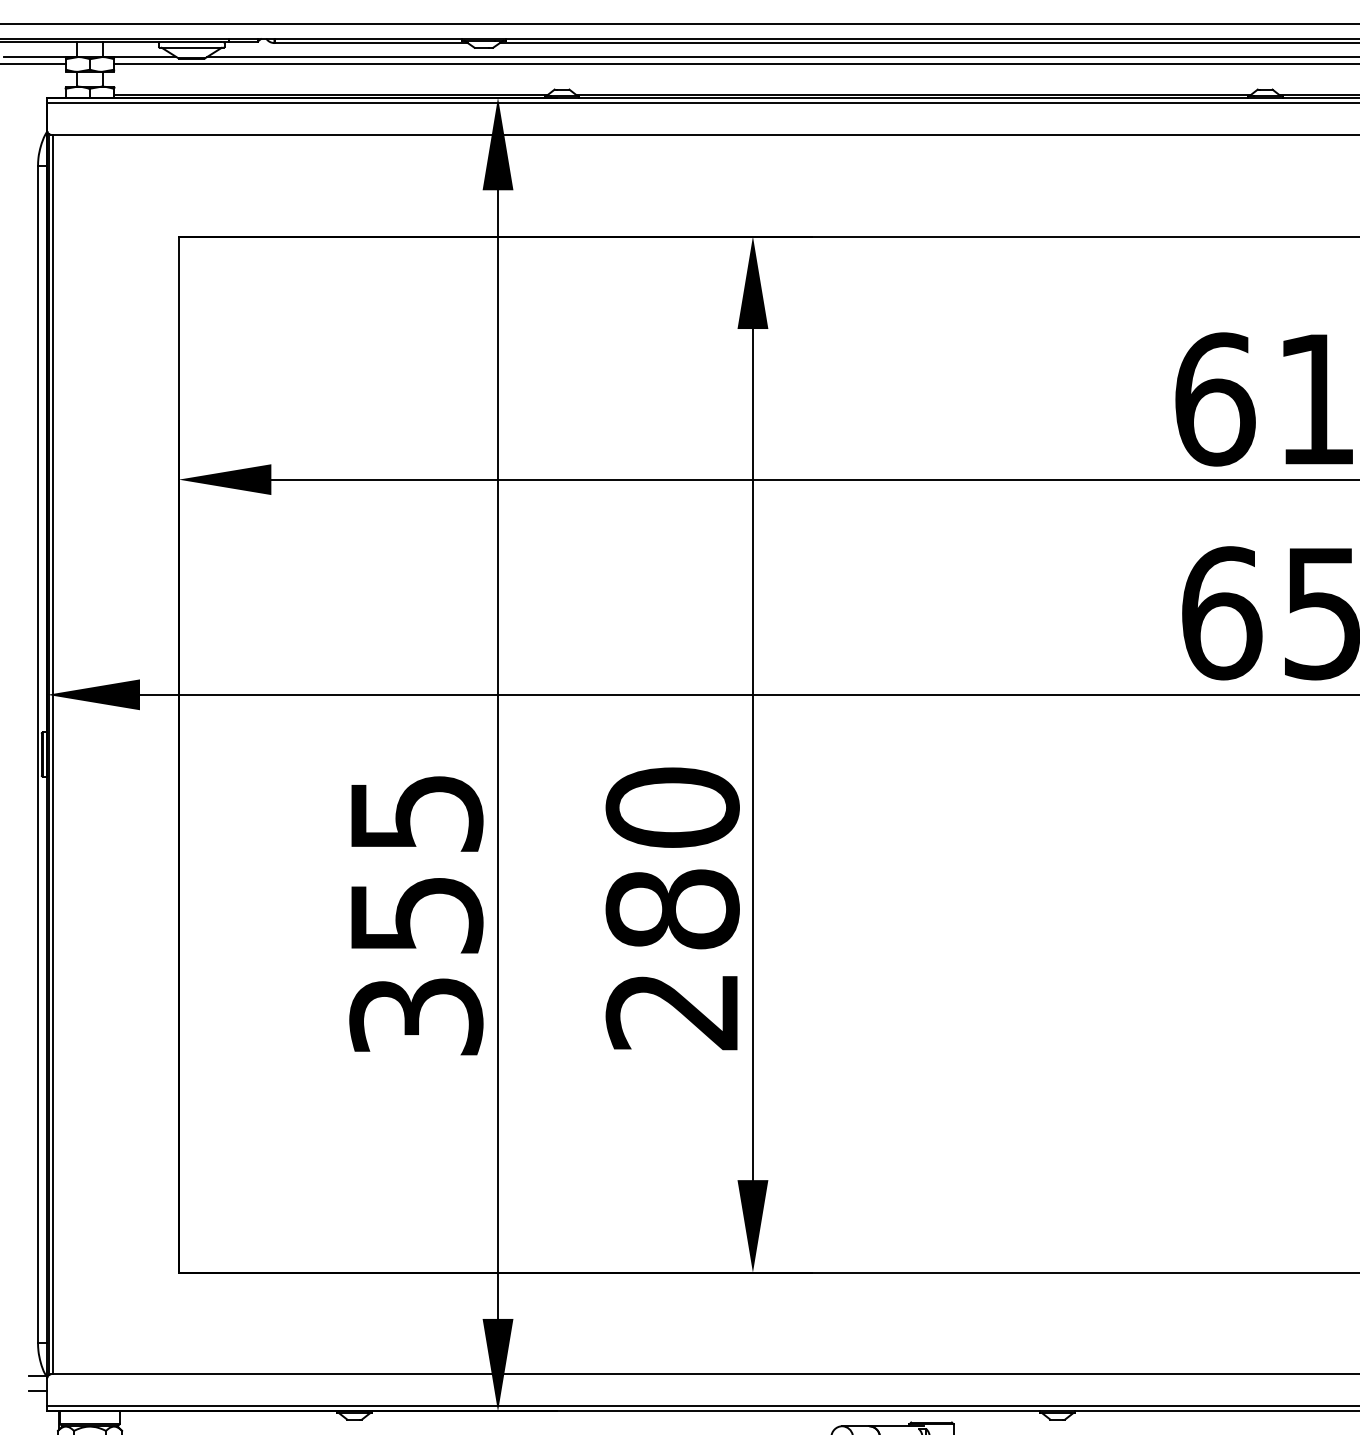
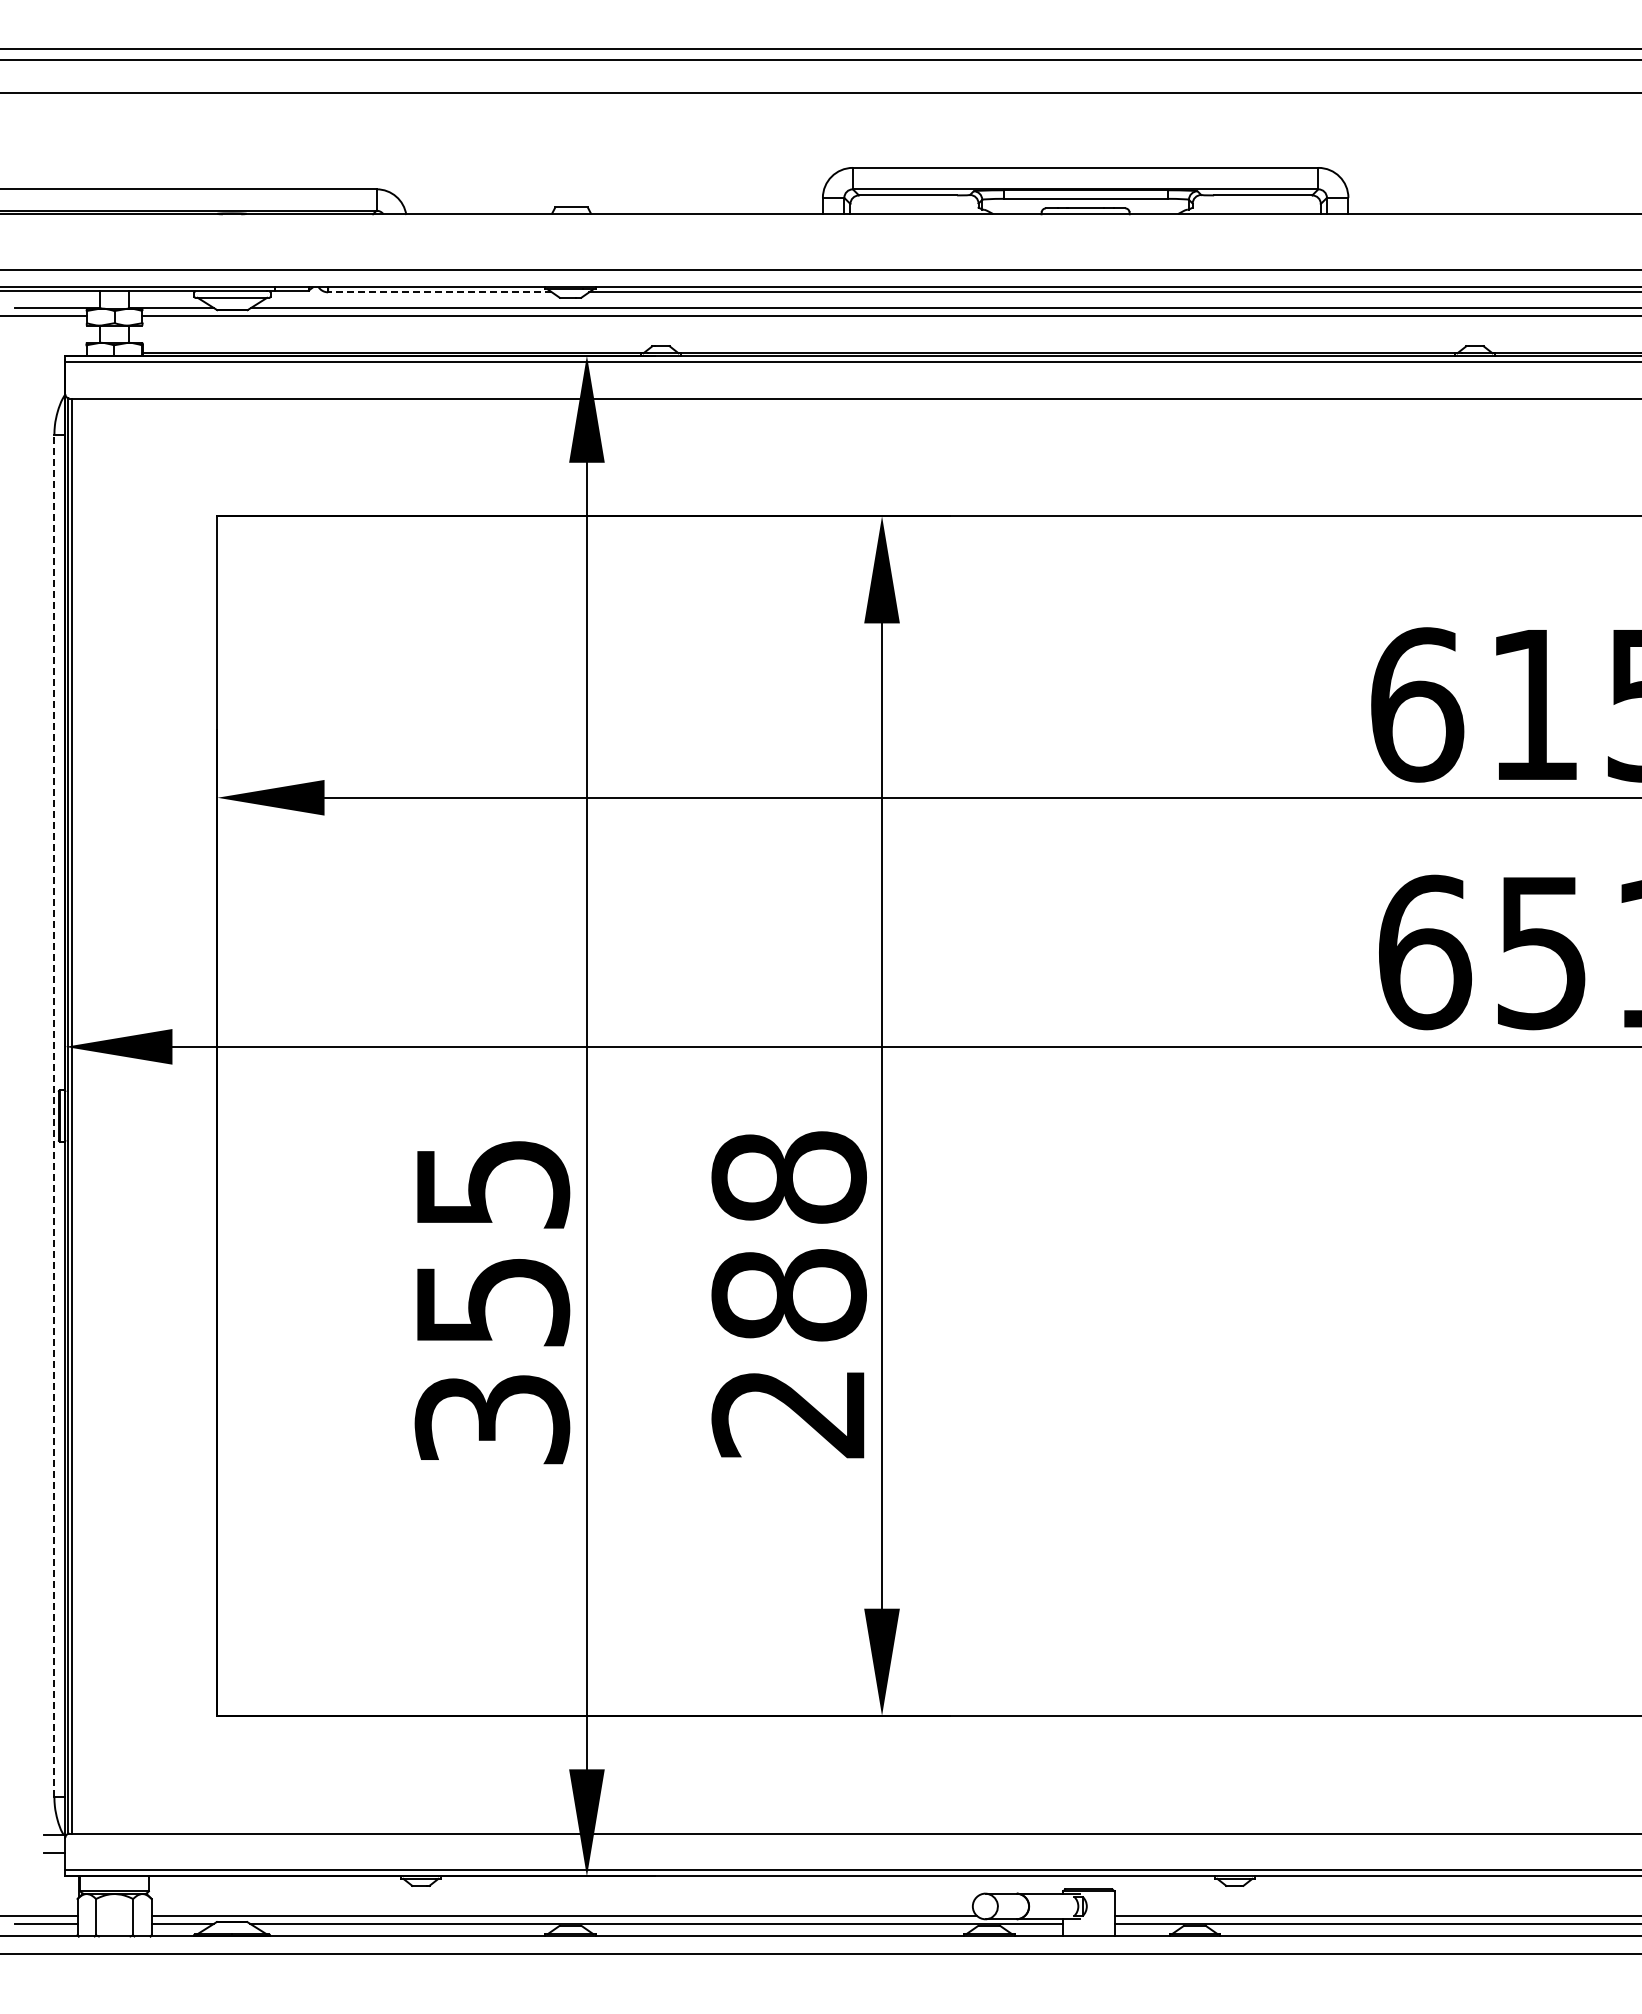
line: (371, 43) -> (440, 292), solid -> dashed
line: (38, 754) -> (54, 1115), solid -> dashed
text: (672, 807) -> (788, 1177), 280 -> 288

